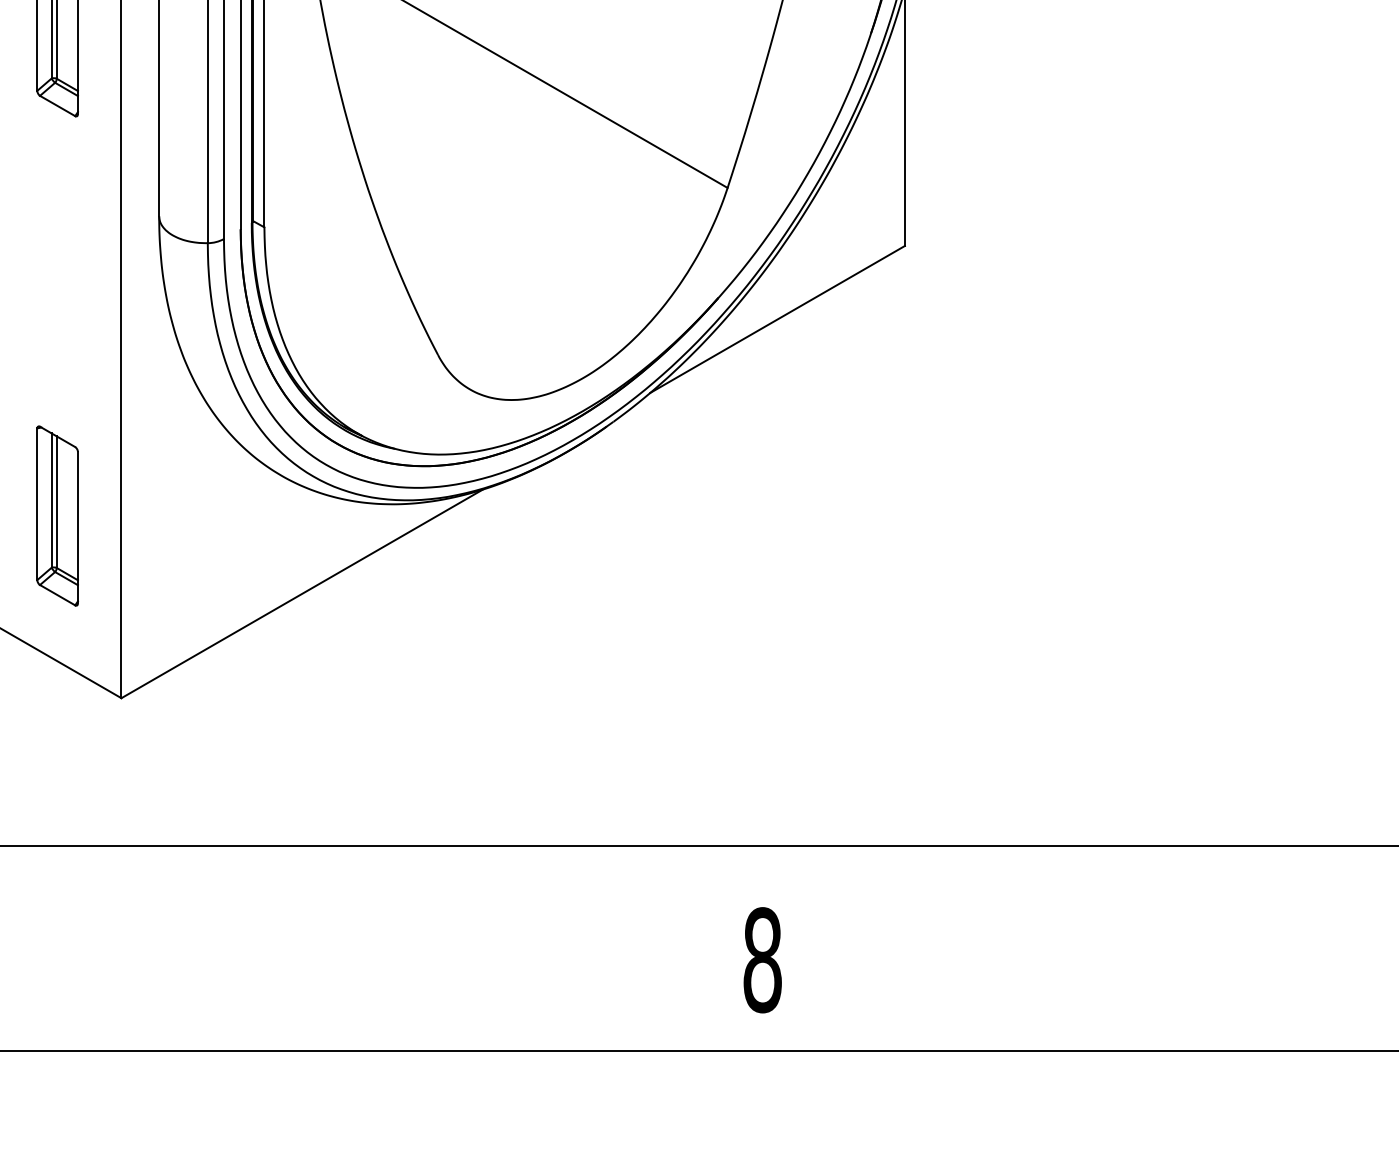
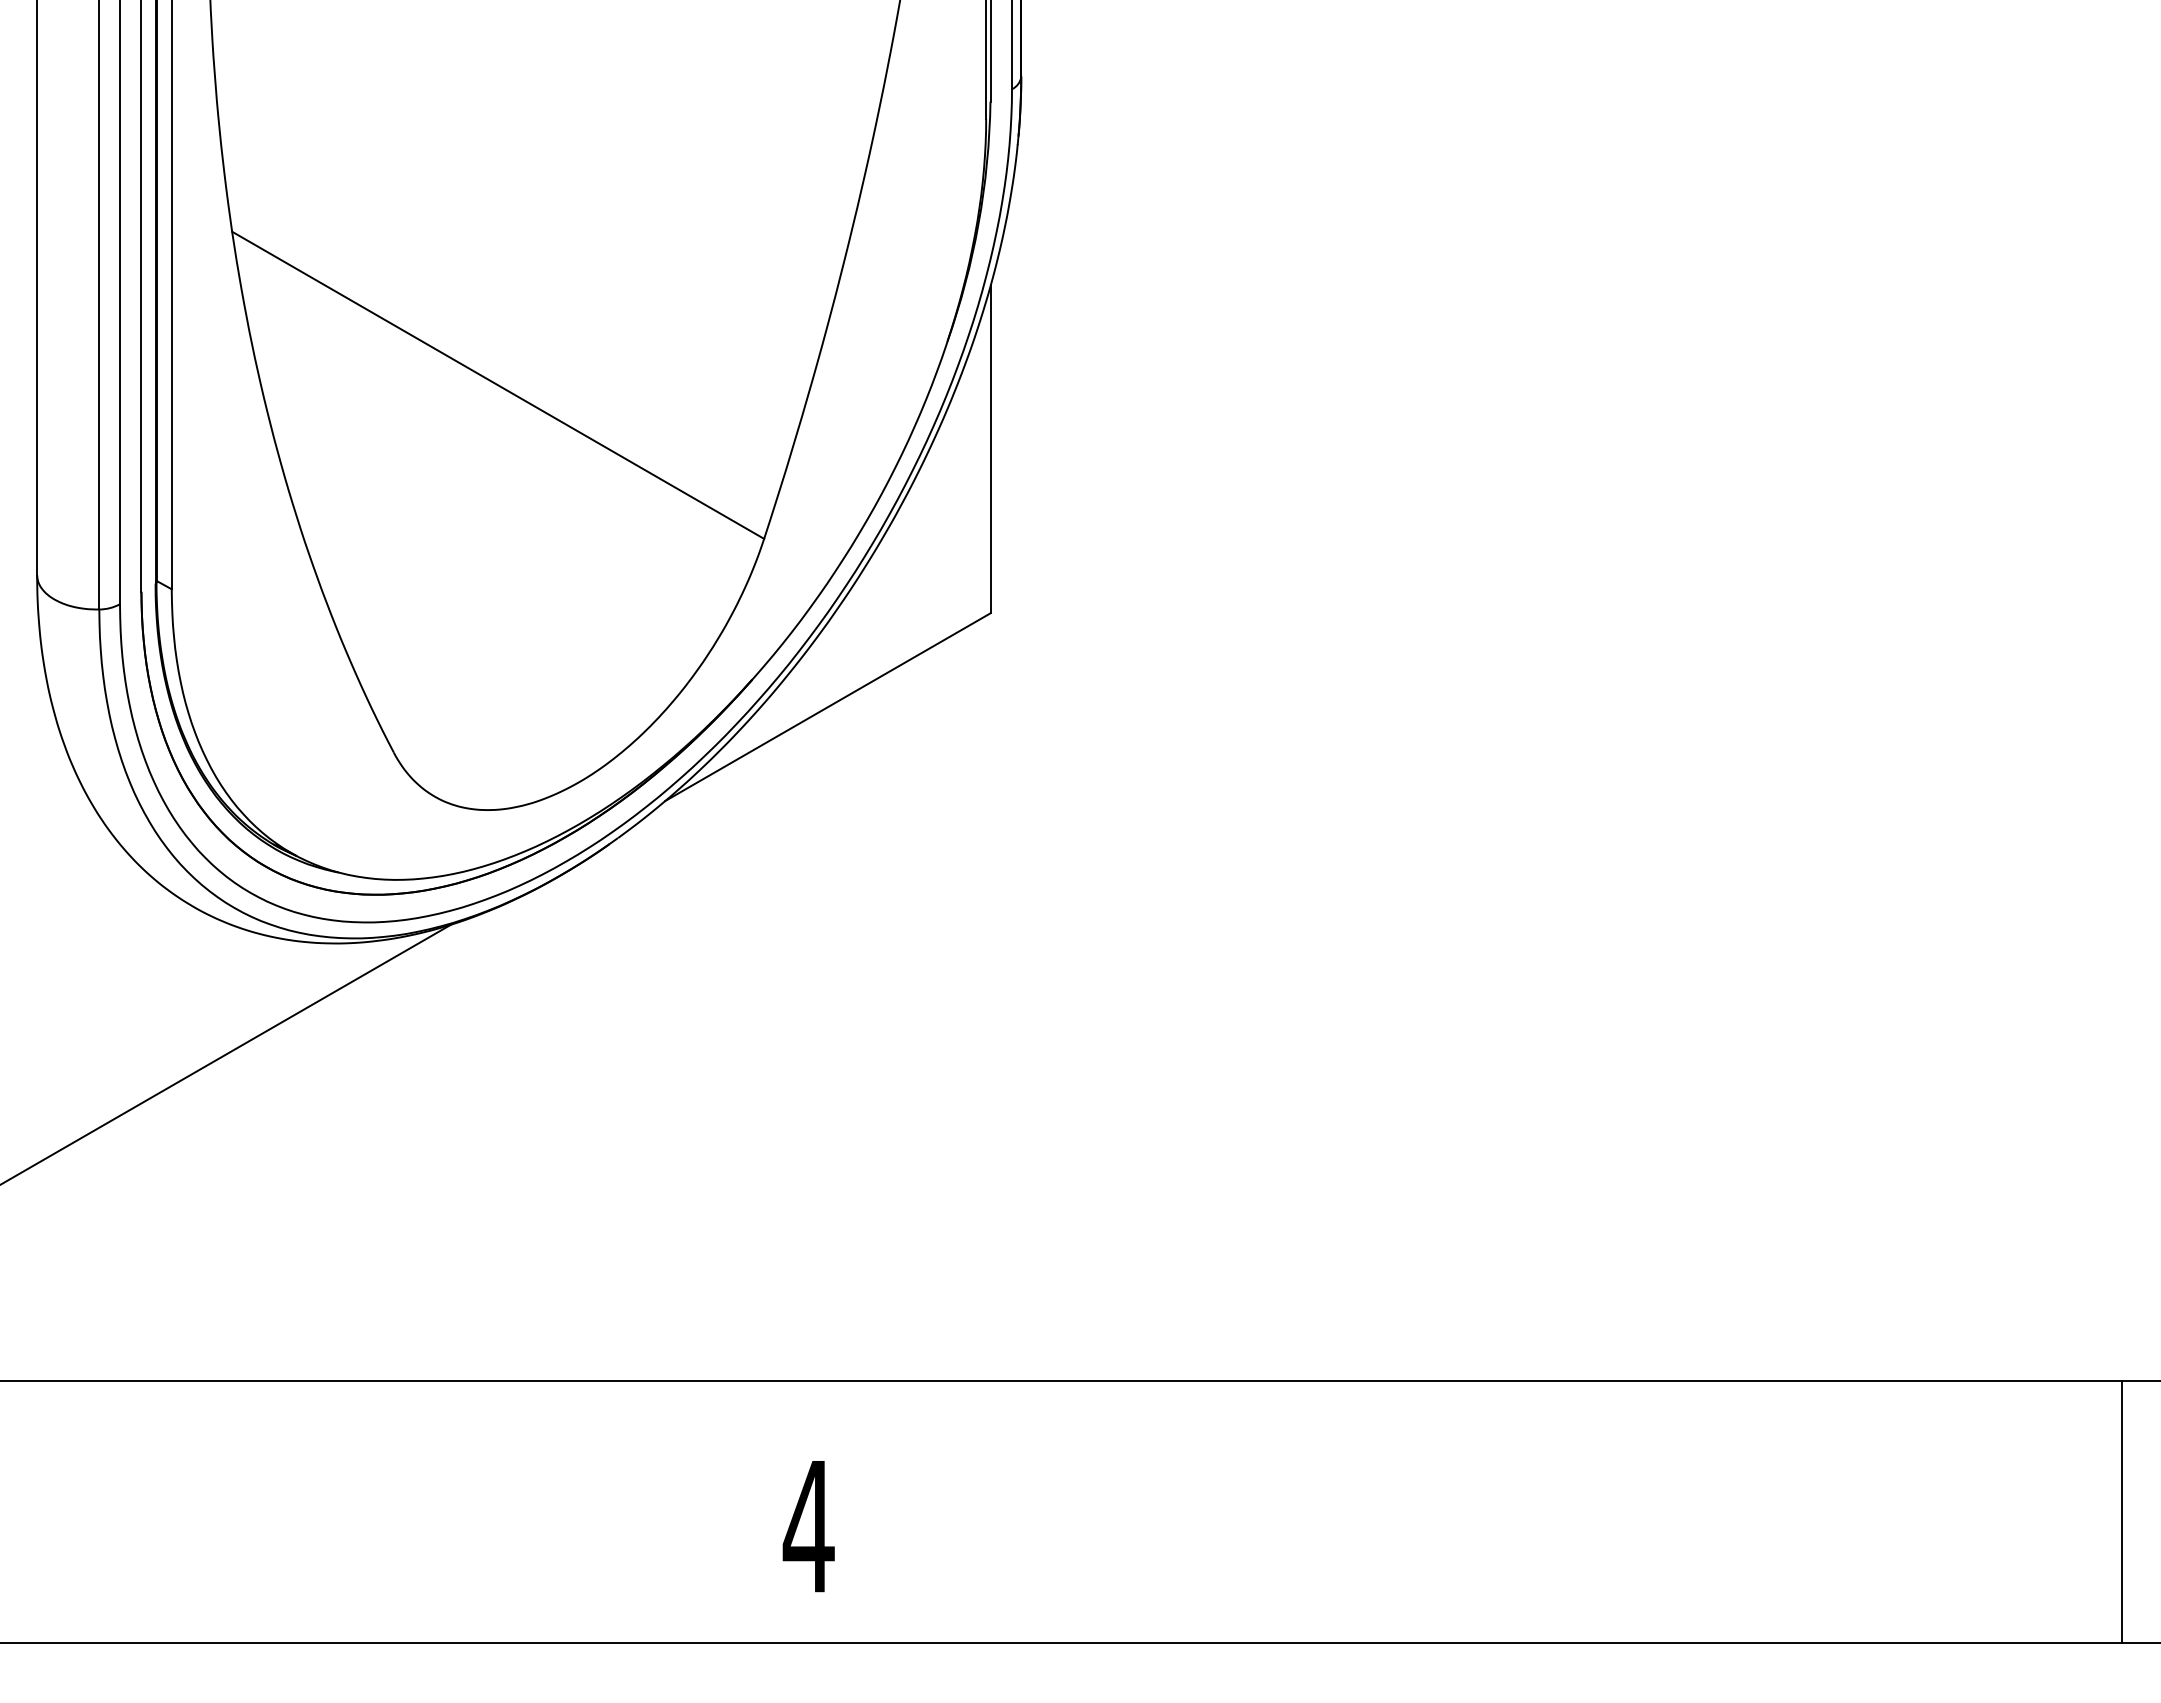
text: (762, 960) -> (808, 1526), 8 -> 4

